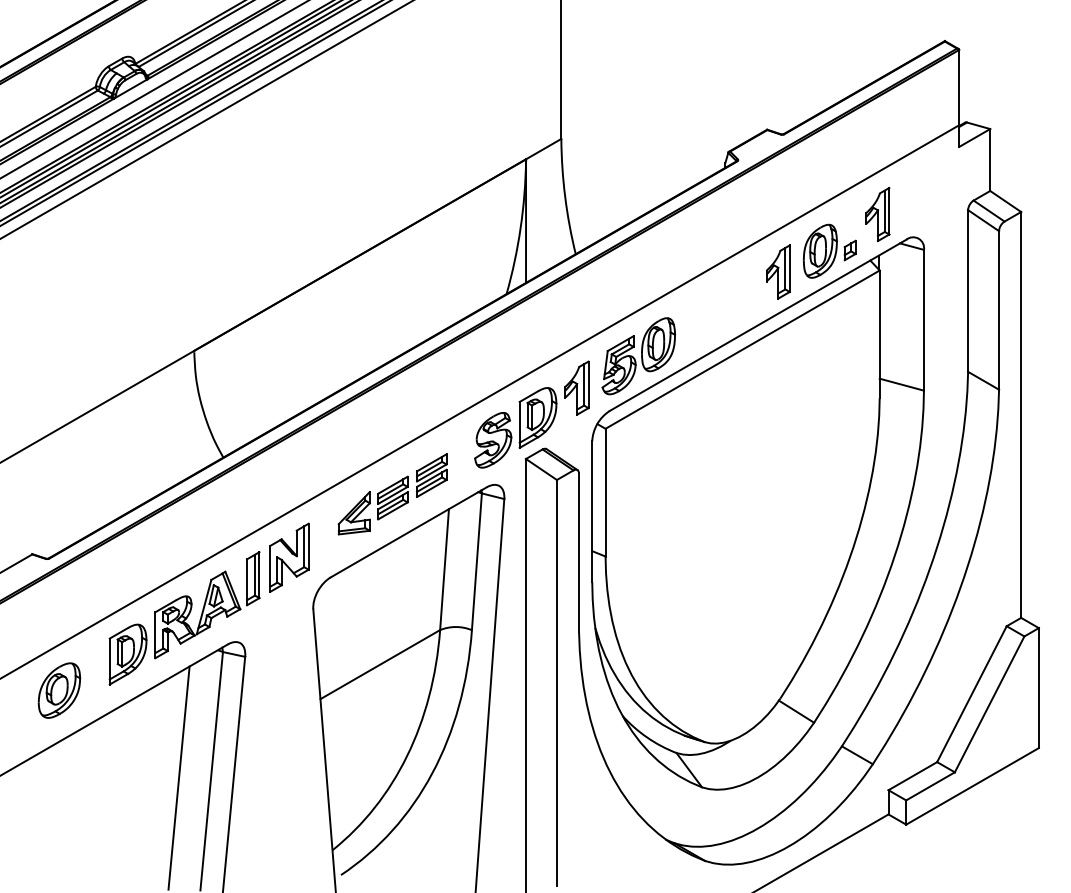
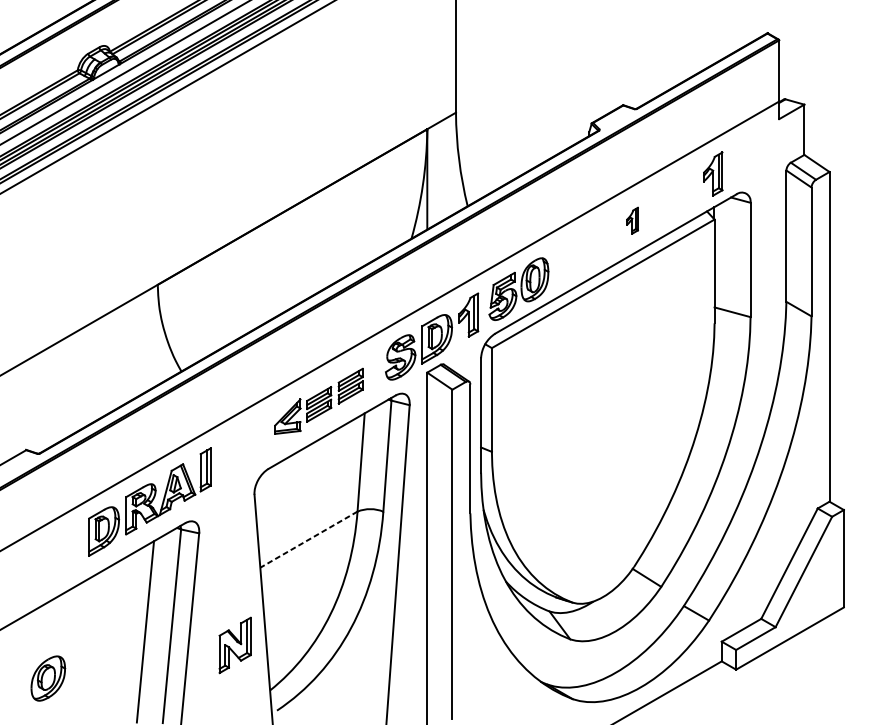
part: (829, 250) -> (673, 203), removed
part: (778, 271) -> (632, 220), size x0.6
part: (289, 557) -> (235, 645), moved
line: (379, 664) -> (308, 539), solid -> dashed
part: (59, 690) -> (48, 678), moved

